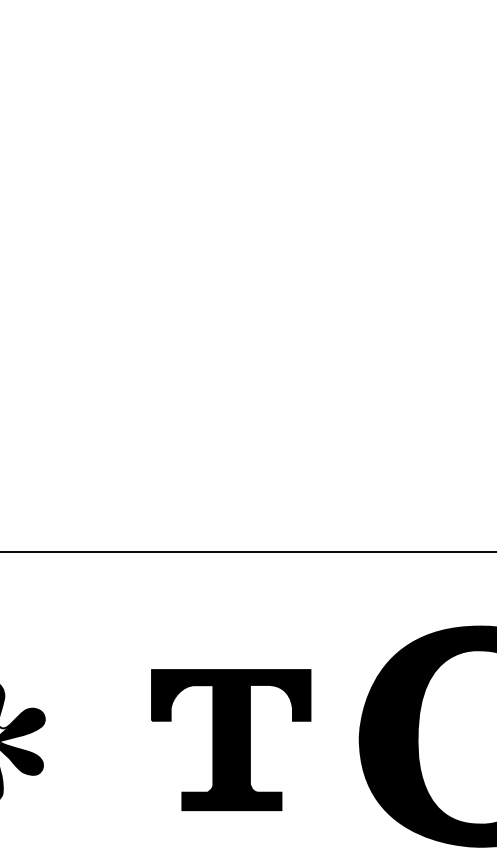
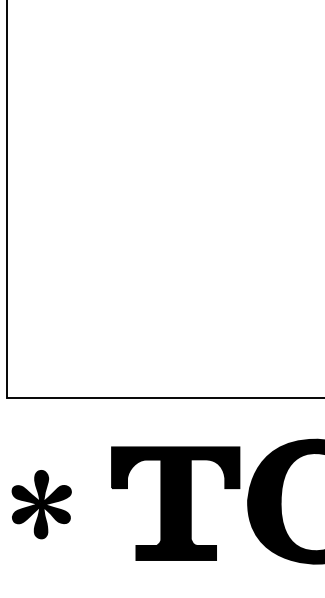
part: (230, 739) -> (175, 503), size x1.43

